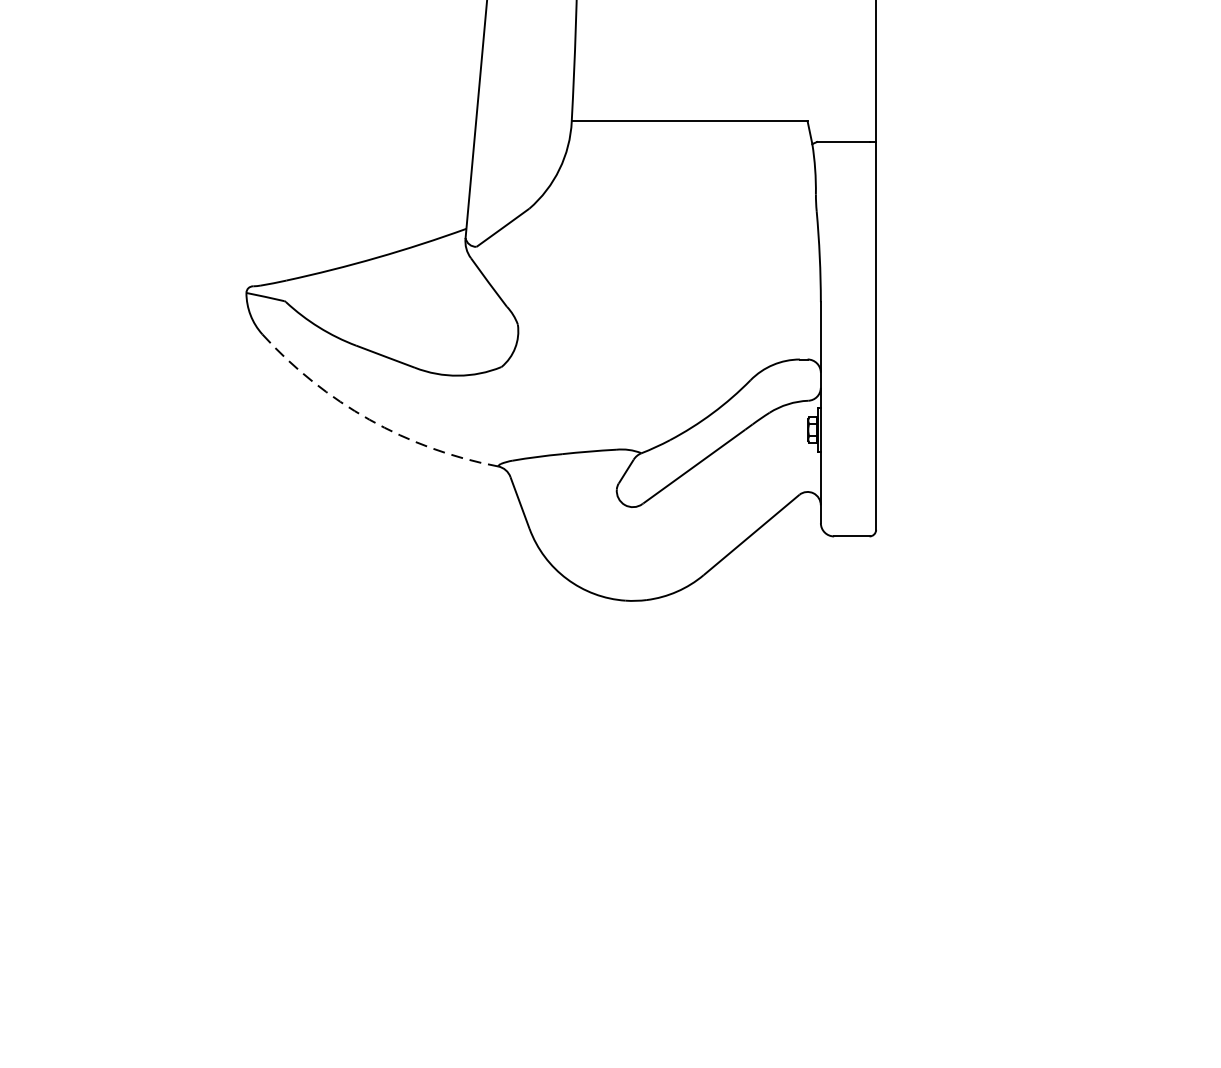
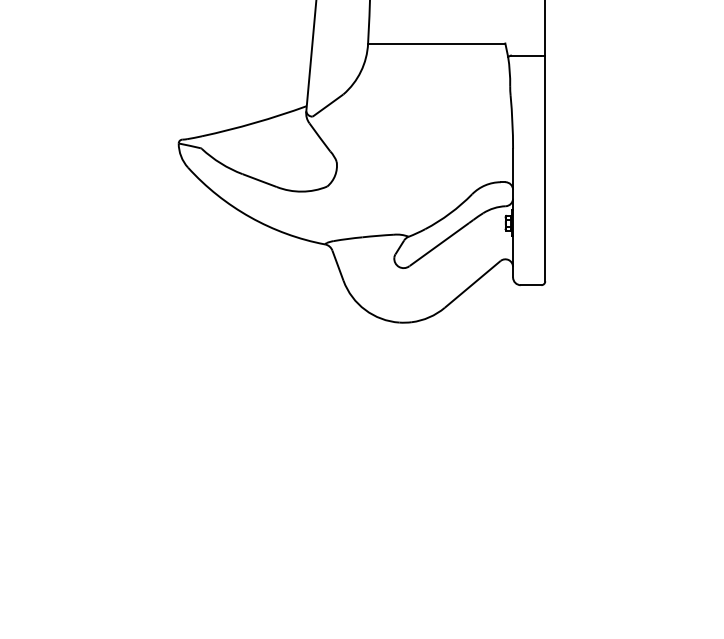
arc: (369, 420) -> (250, 217), dashed -> solid

